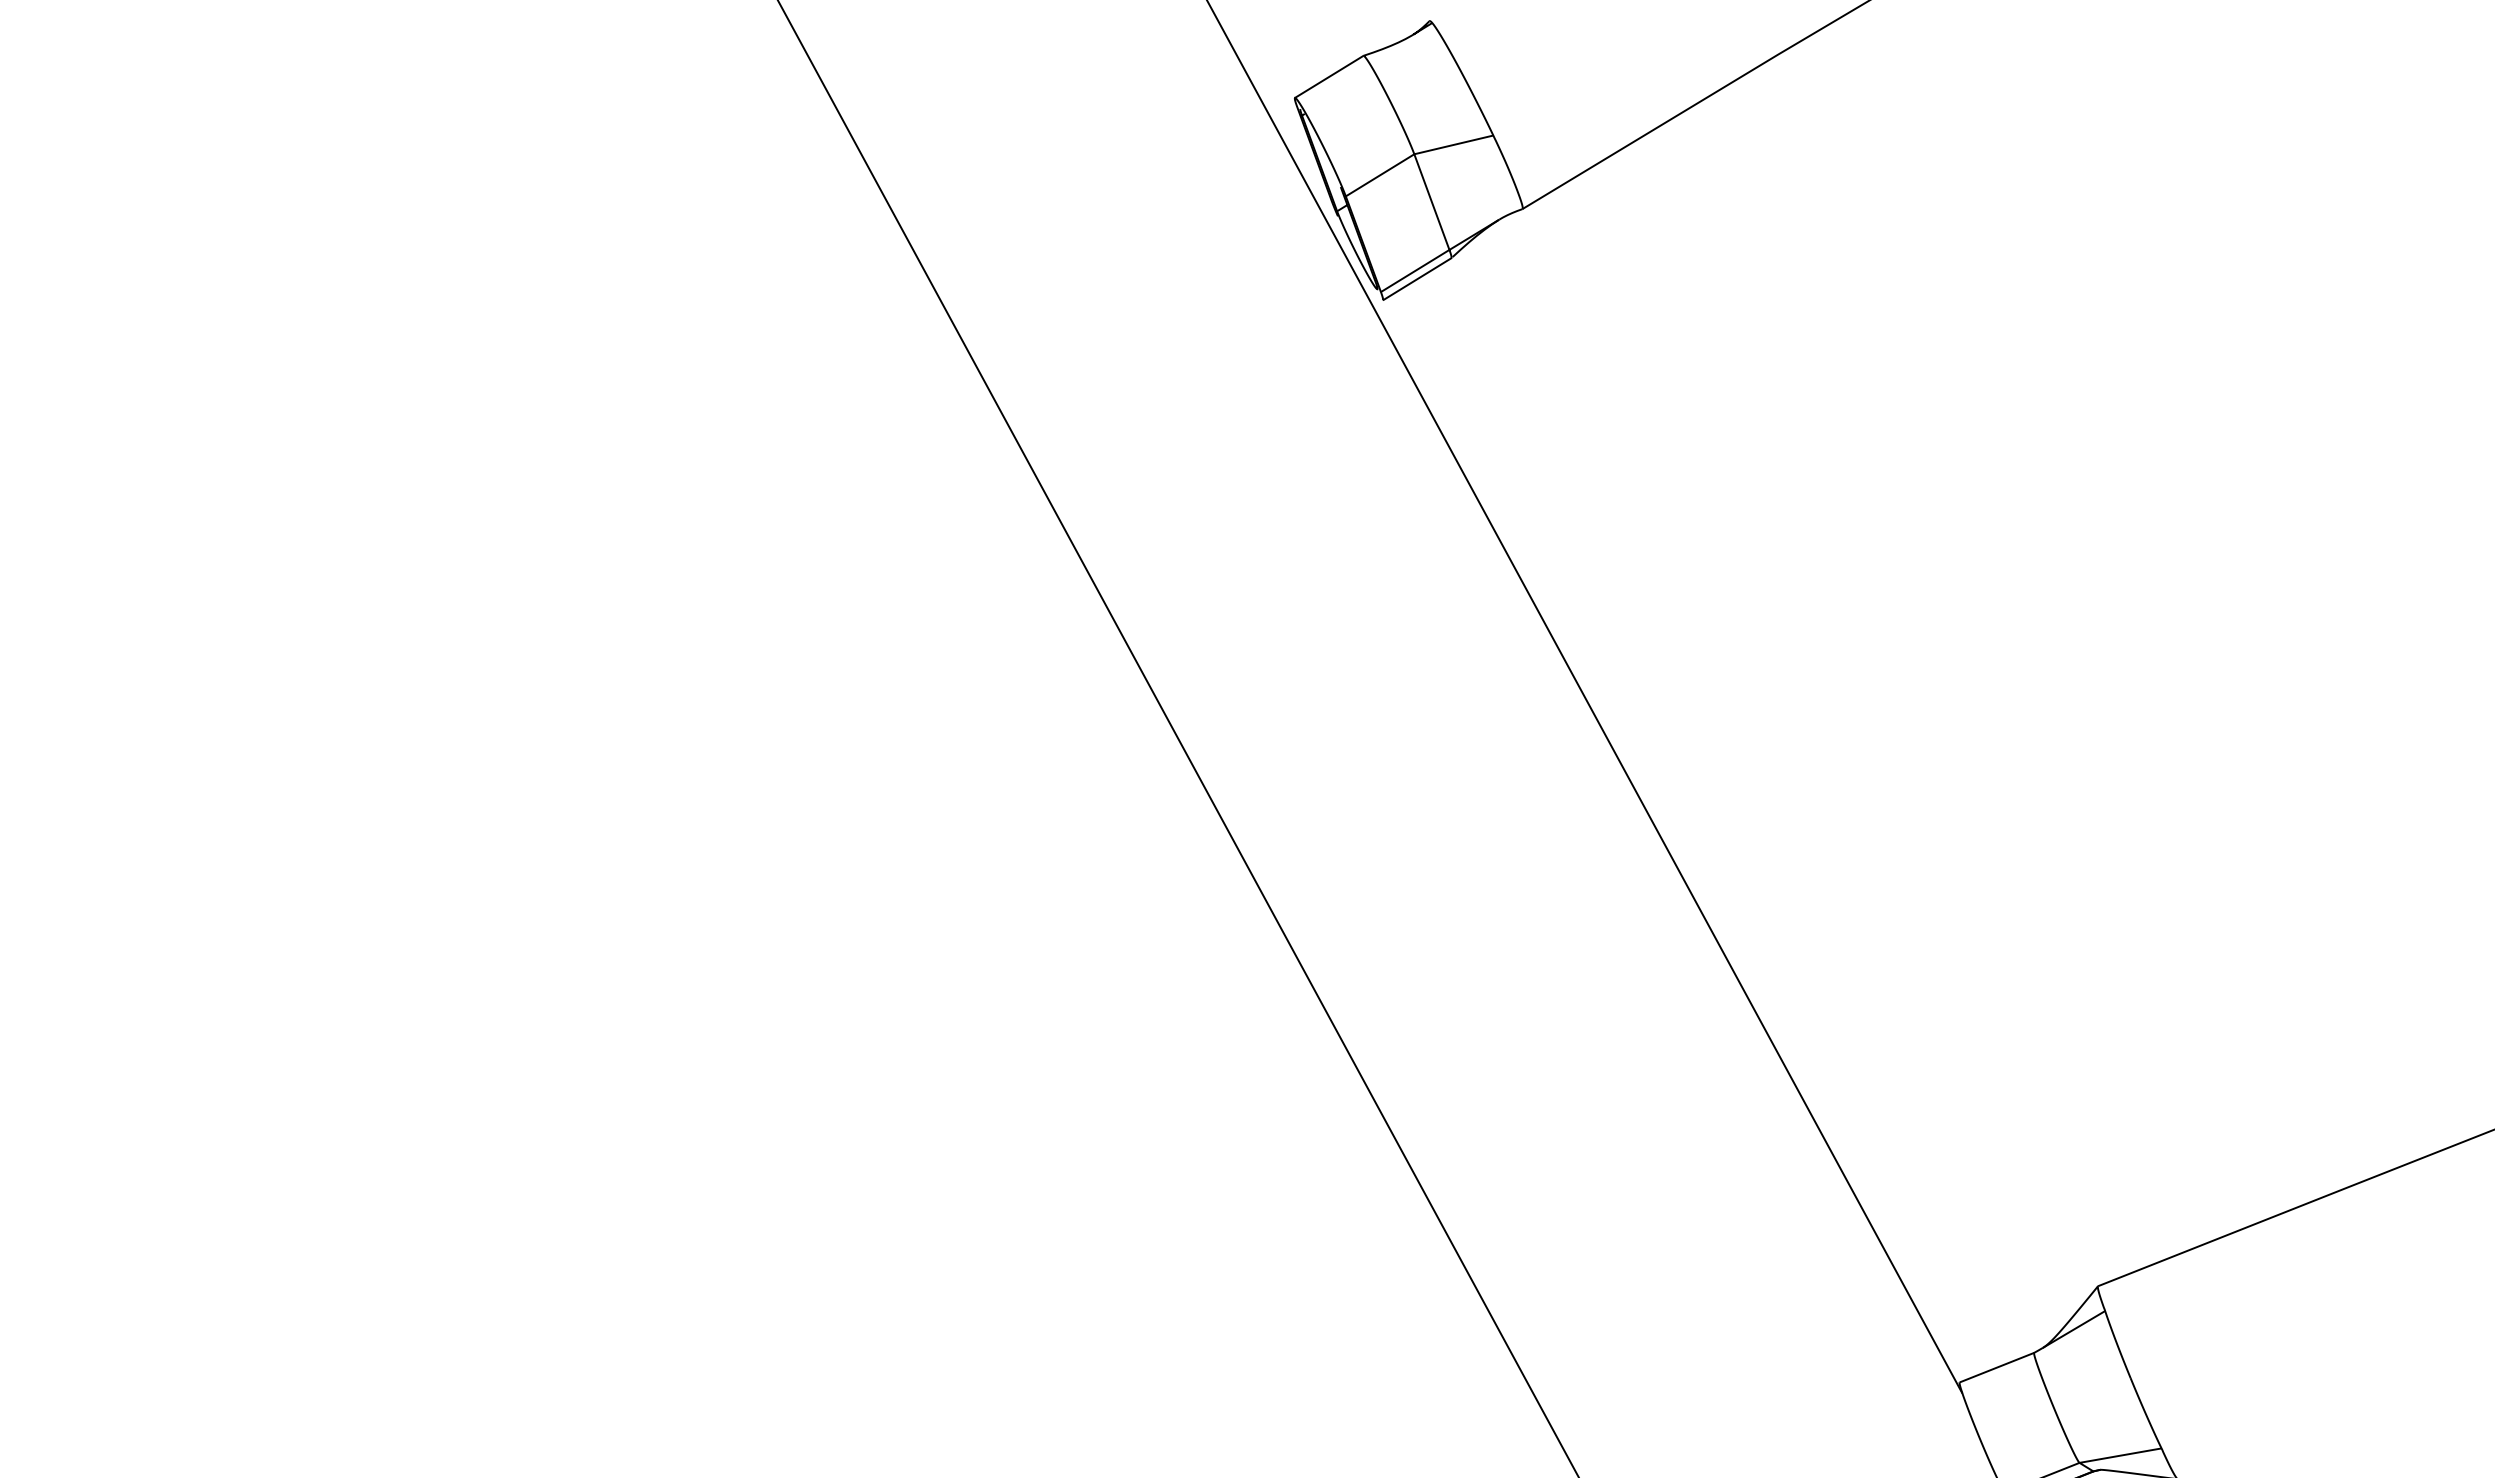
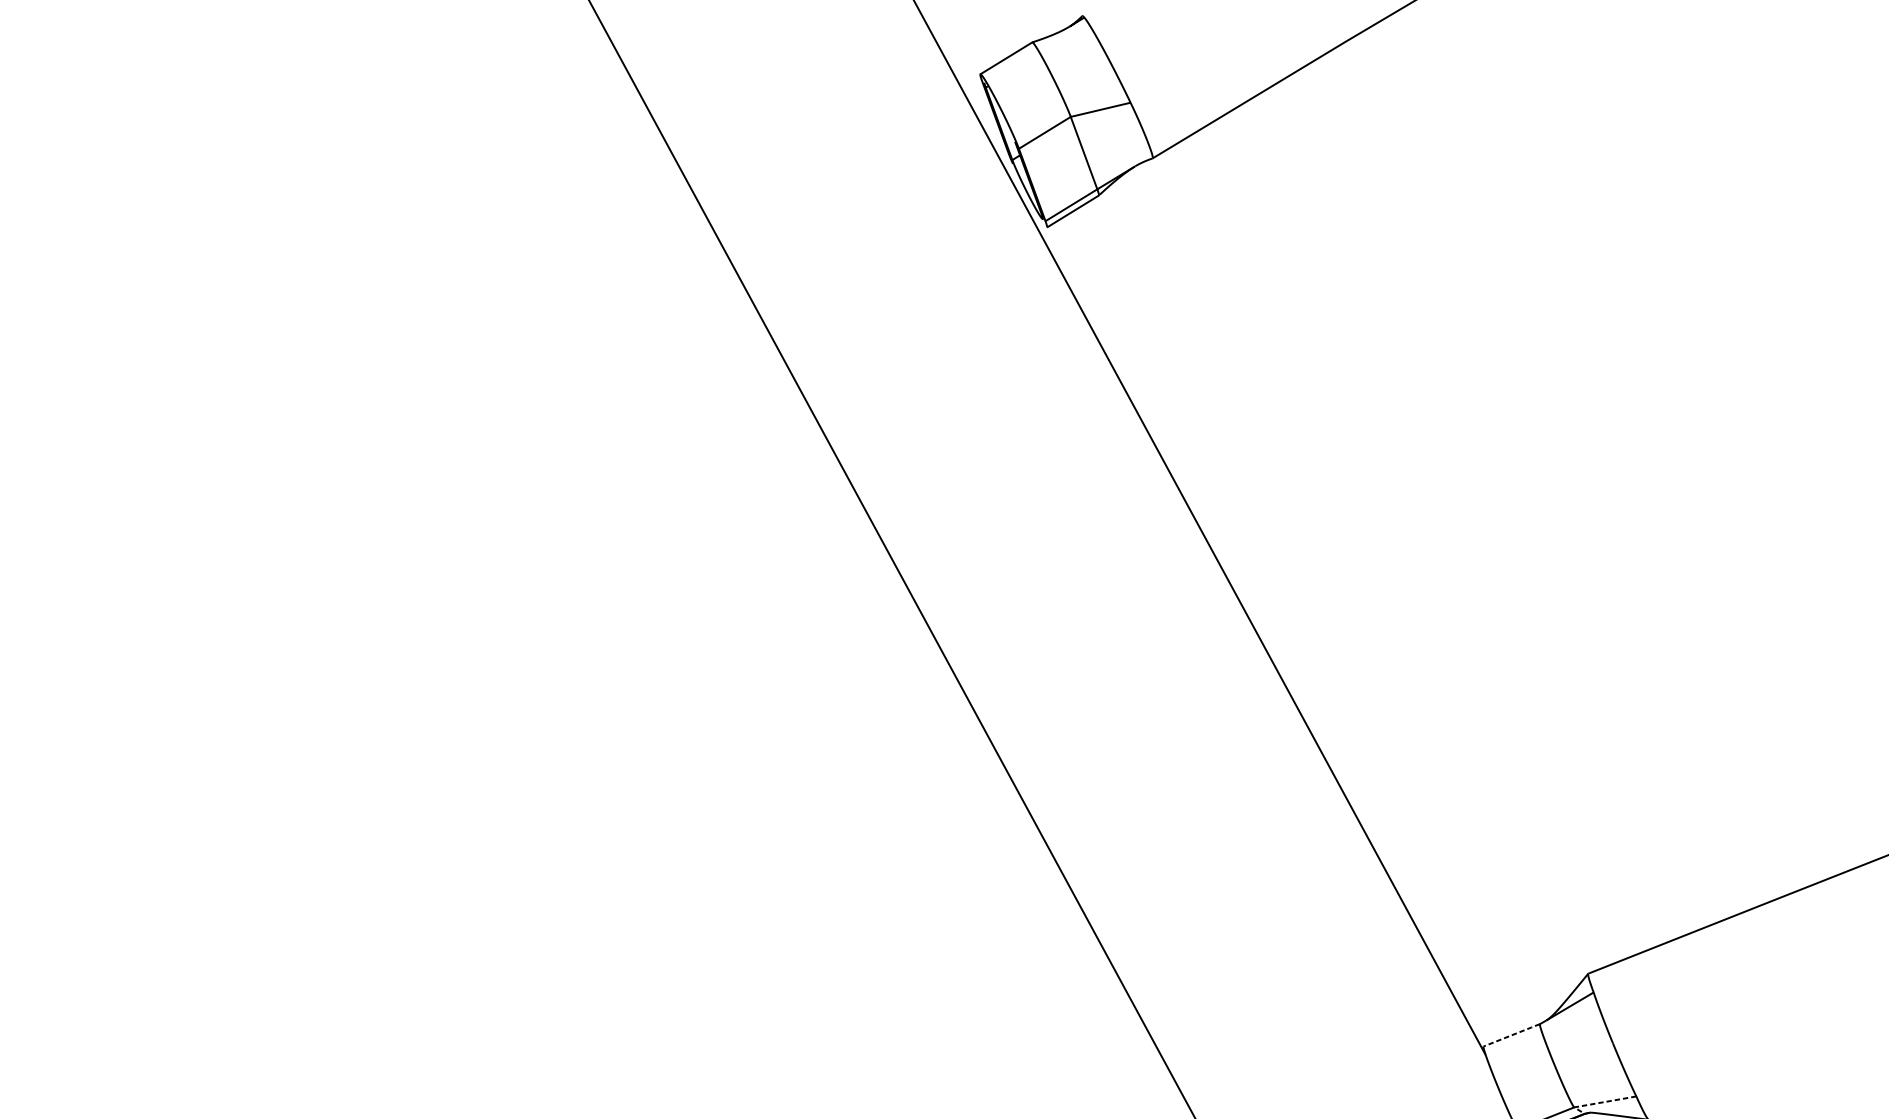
line: (1997, 1367) -> (1512, 1035), solid -> dashed
line: (2106, 1458) -> (1594, 1104), solid -> dashed

